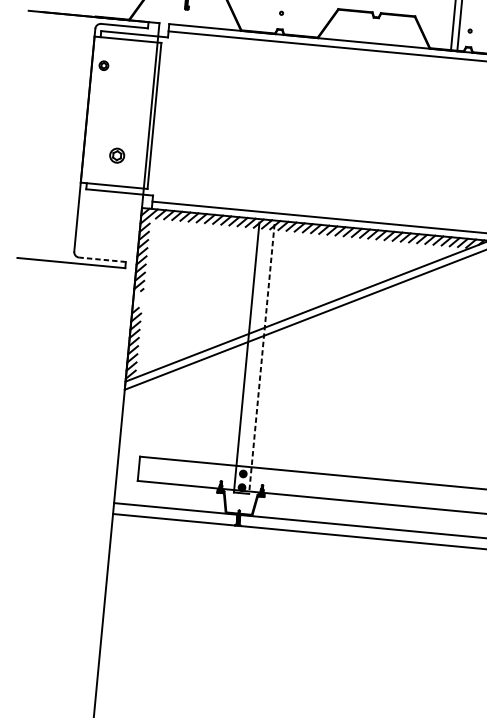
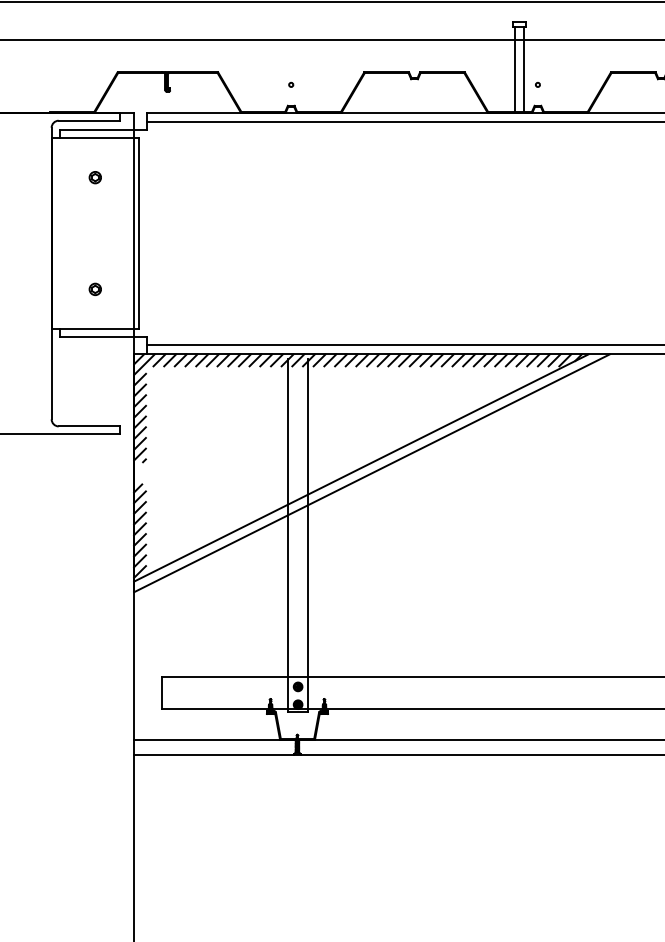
part: (103, 65) -> (94, 177), moved
part: (116, 154) -> (94, 288), size x0.62
line: (102, 259) -> (89, 426), dashed -> solid
line: (262, 359) -> (308, 535), dashed -> solid

